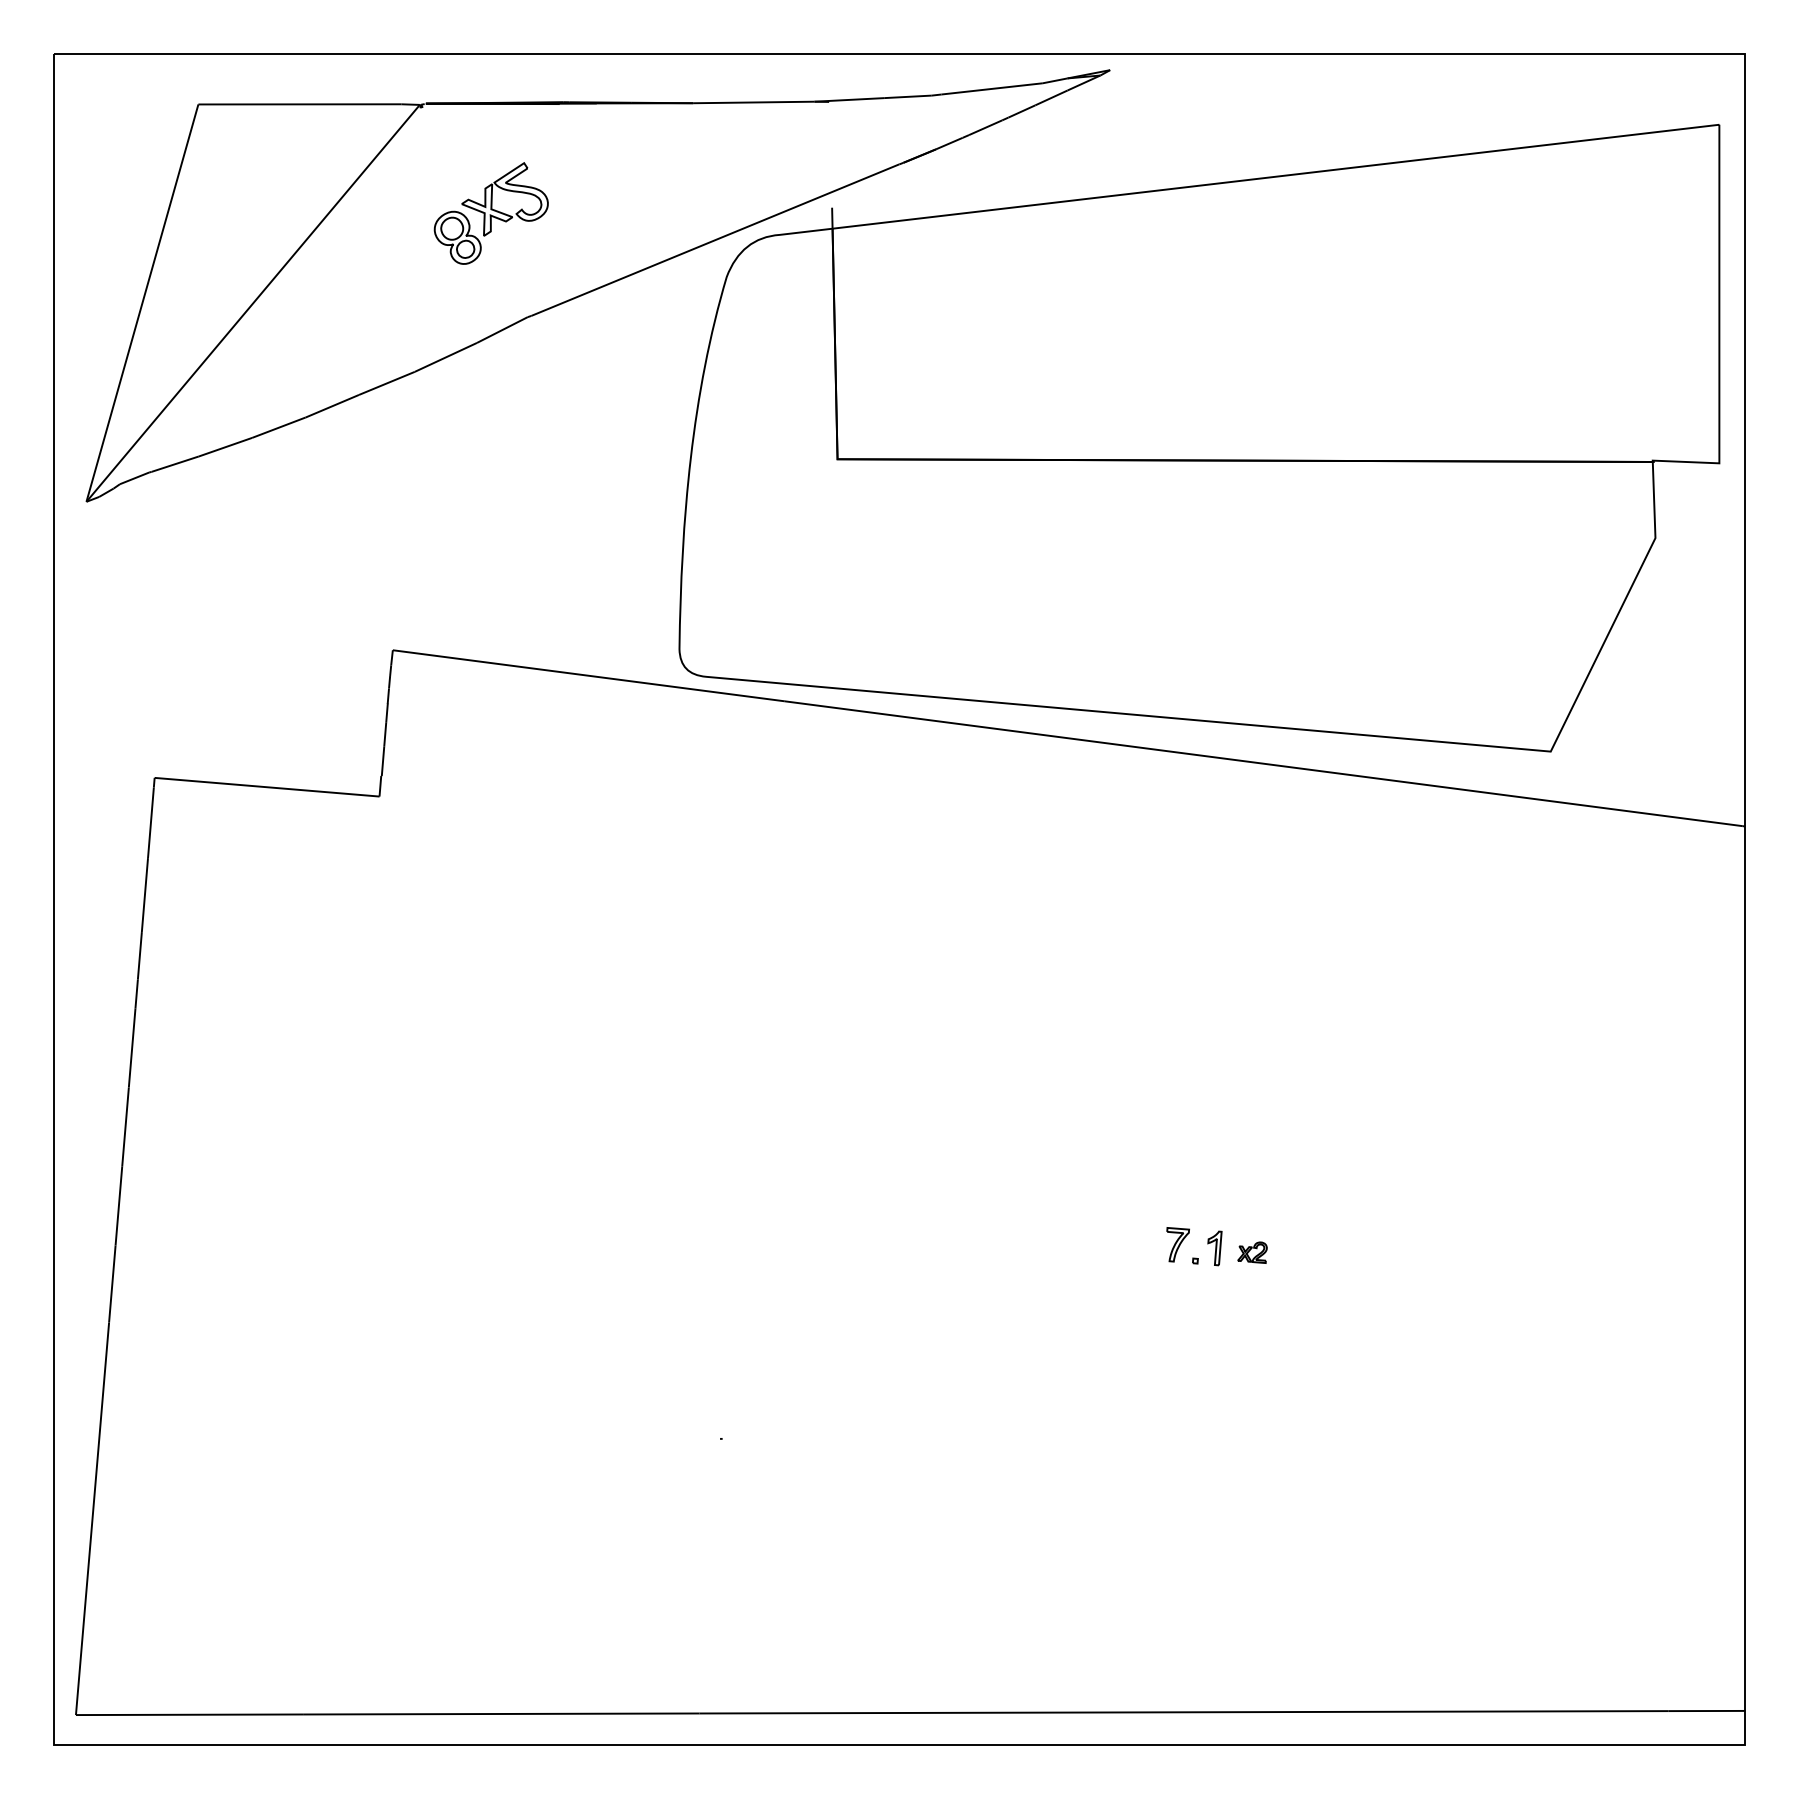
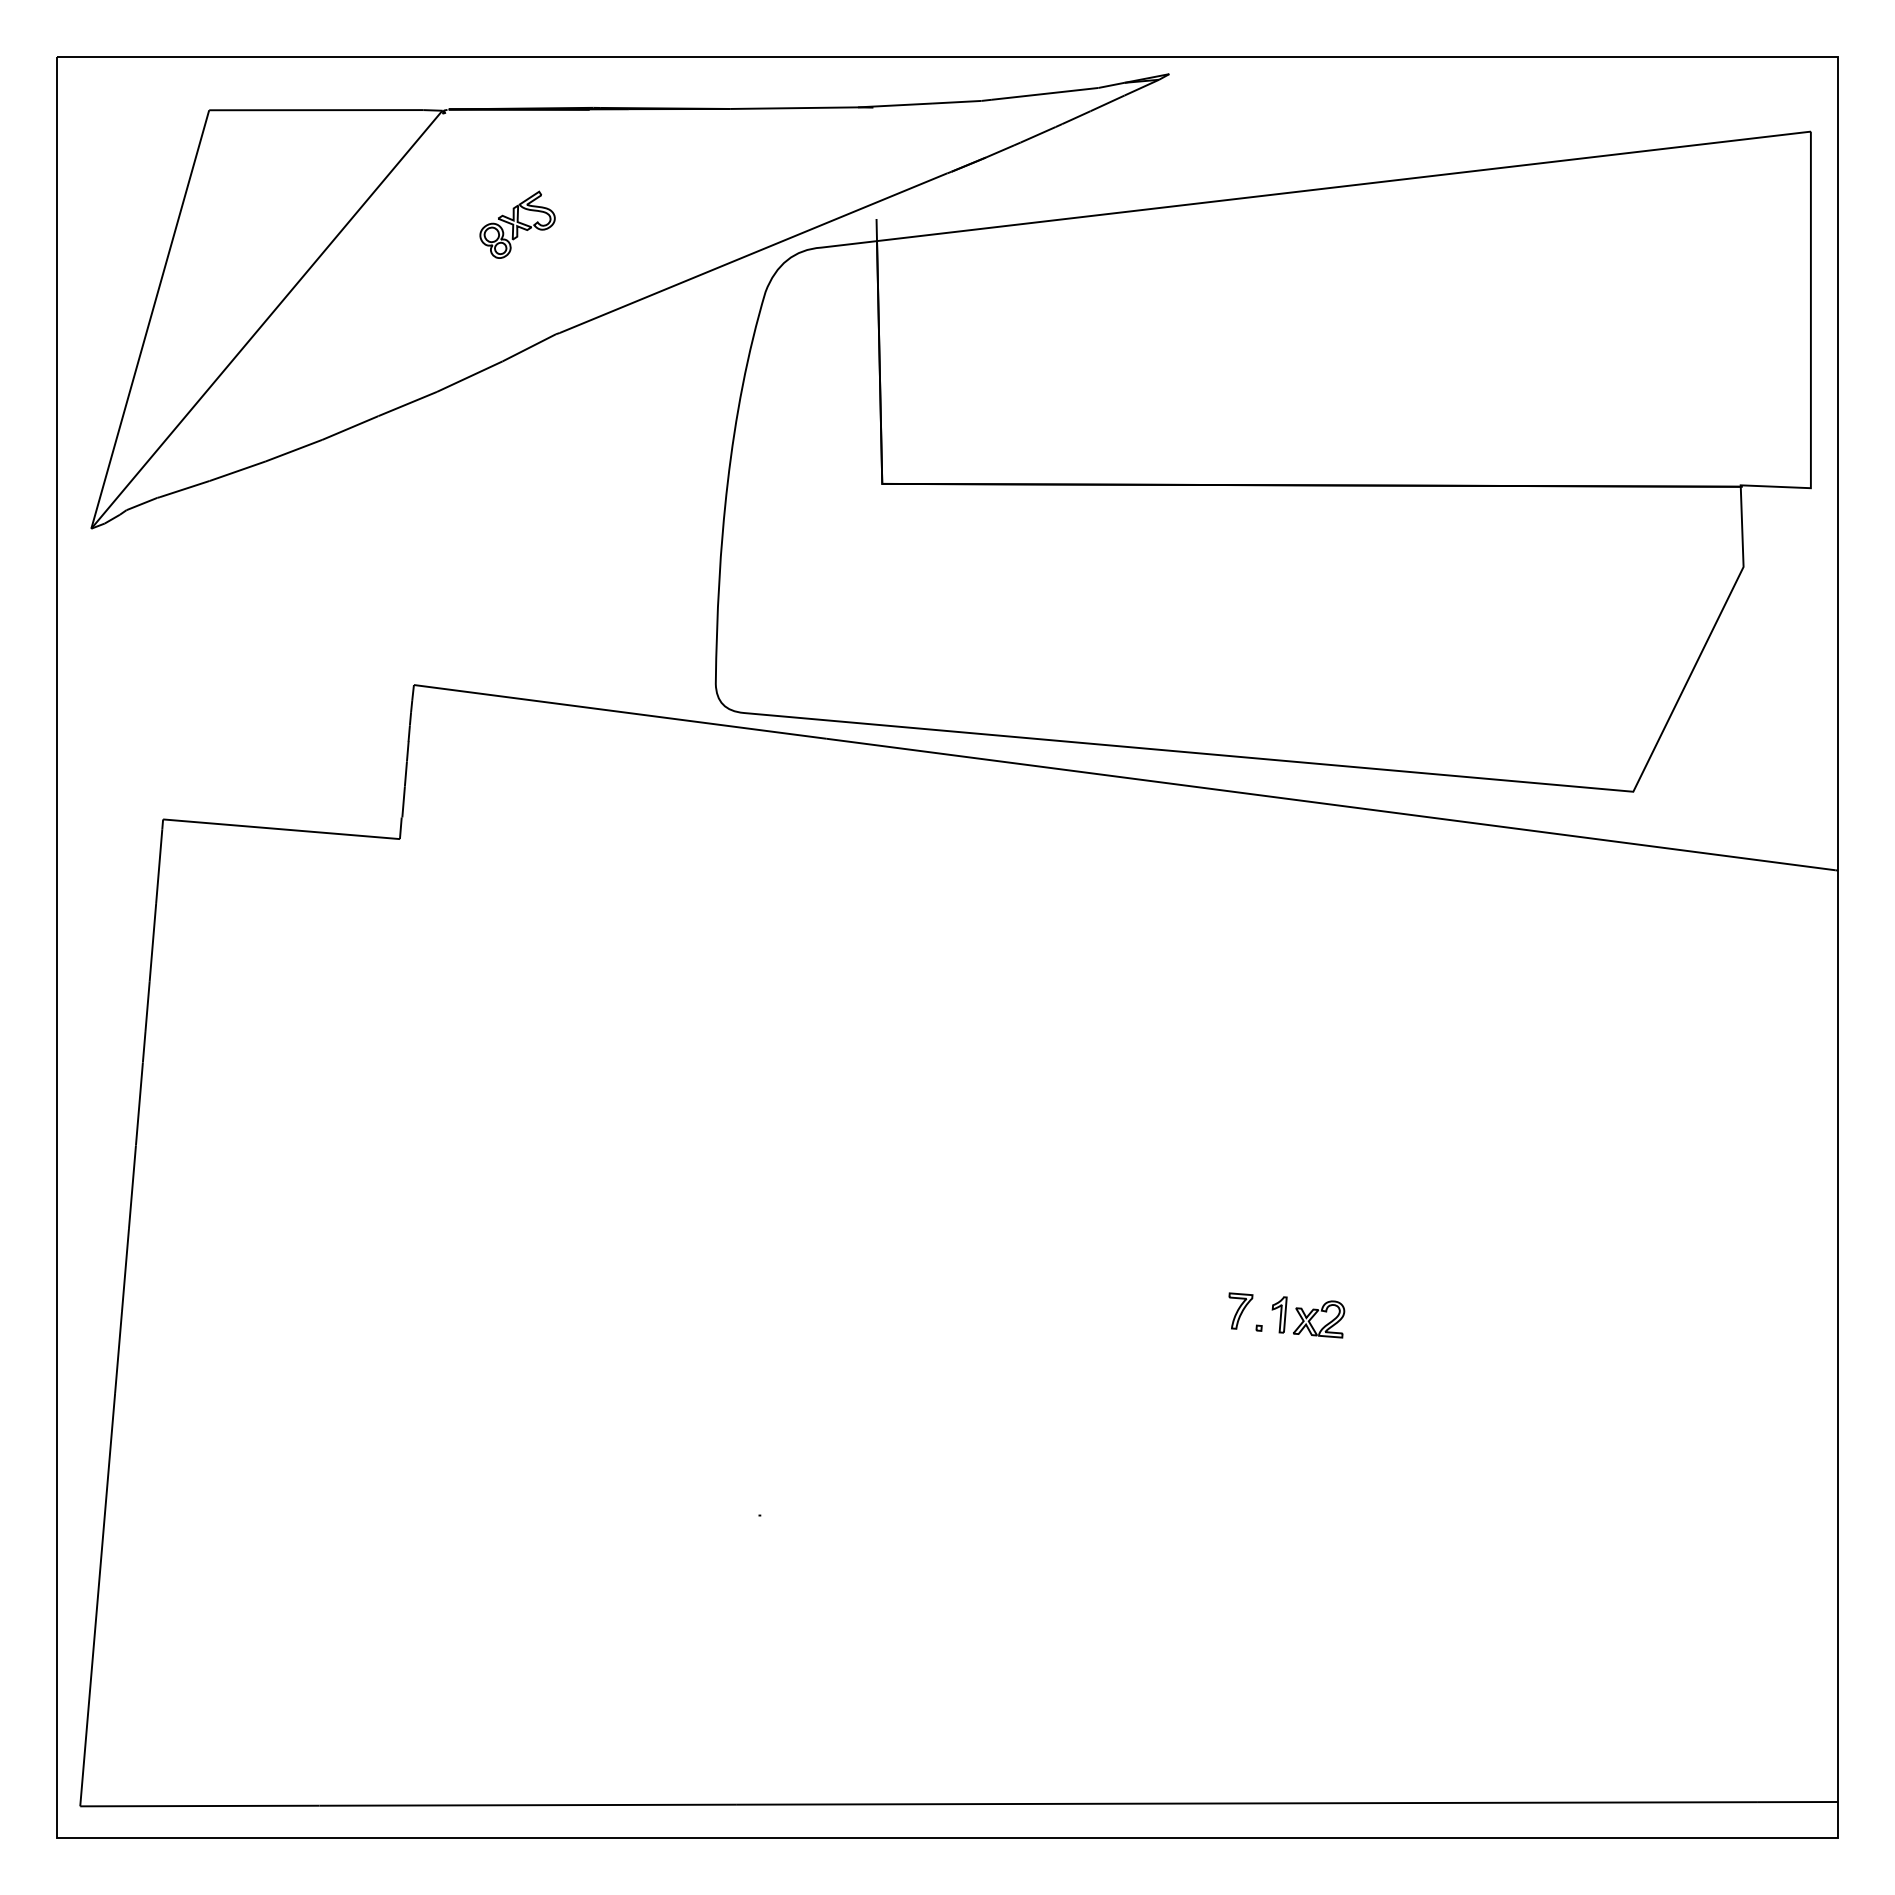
part: (491, 212) -> (517, 224), size x0.62
part: (1252, 1252) -> (1319, 1319), size x1.67

